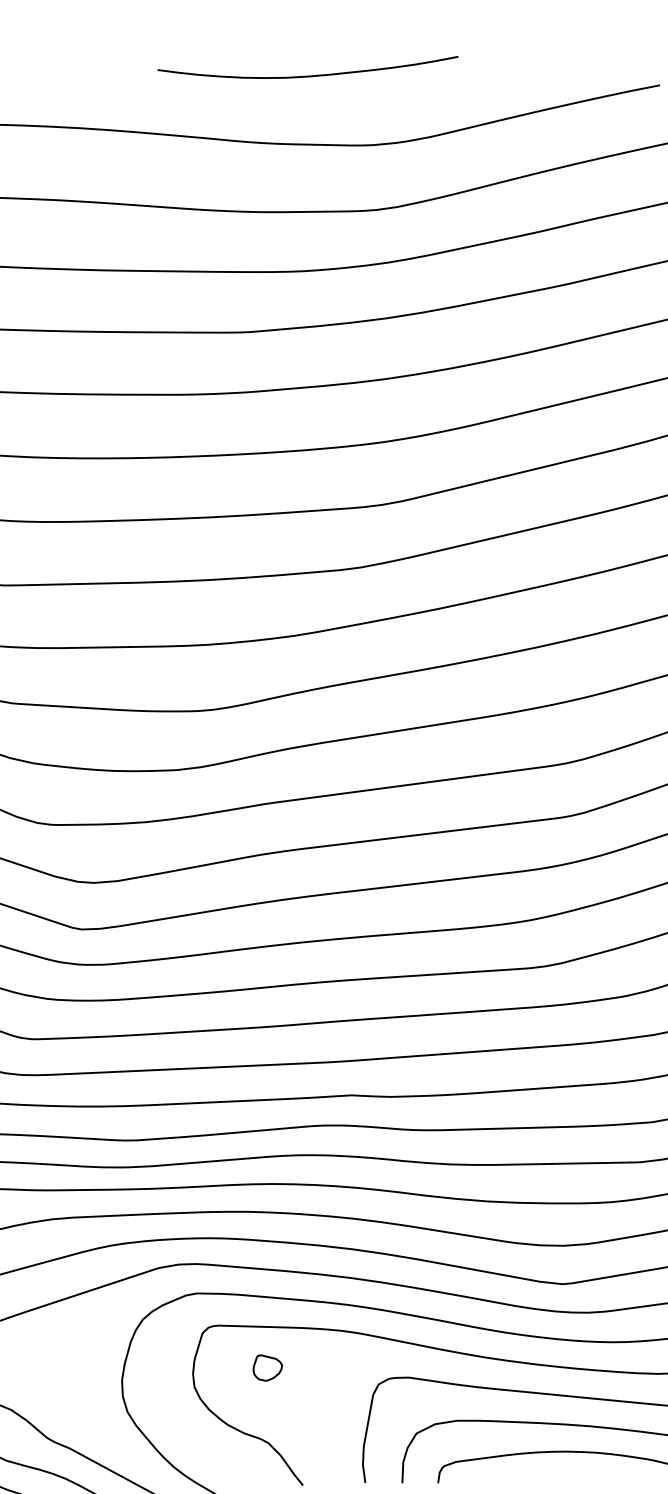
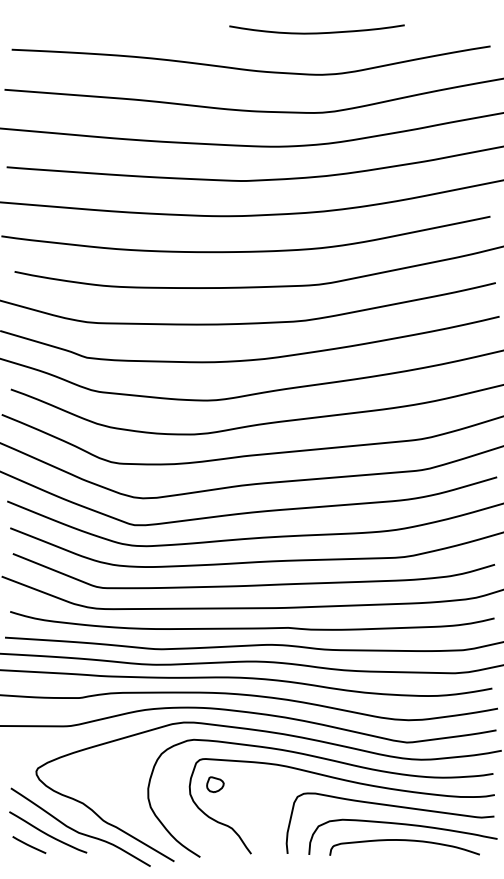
curve: (307, 74) -> (316, 32), moved
part: (267, 1367) -> (215, 784), moved

